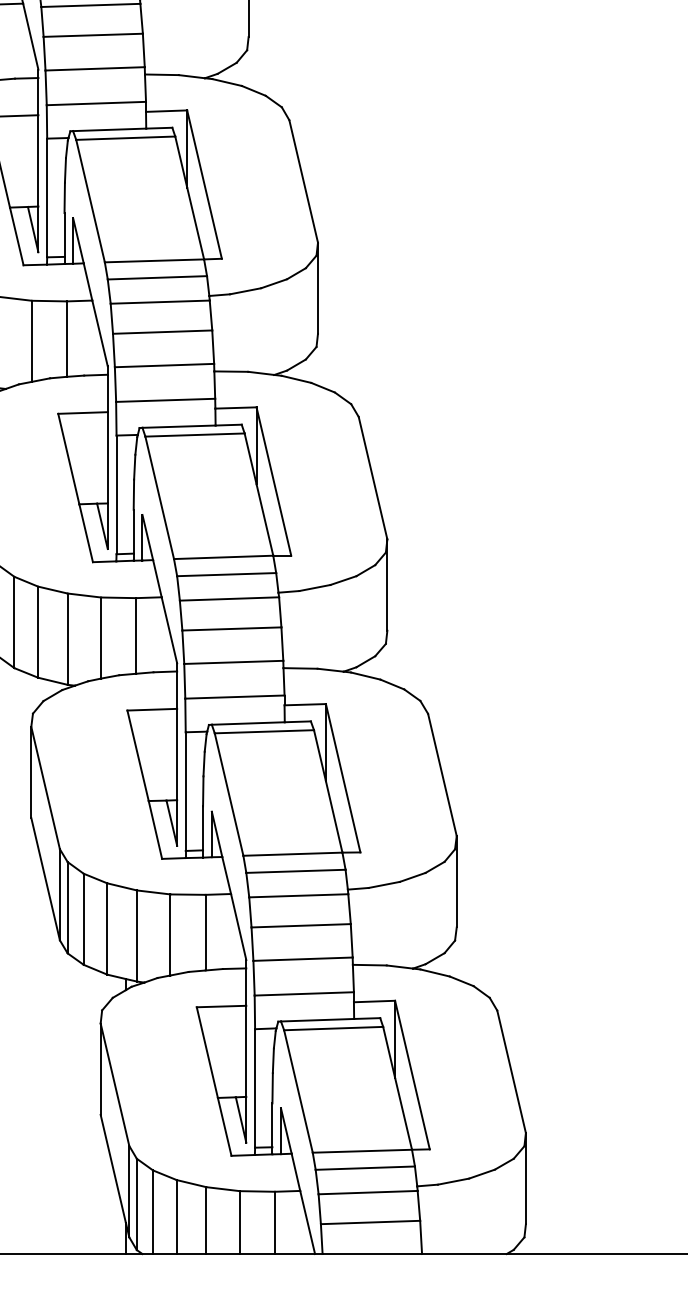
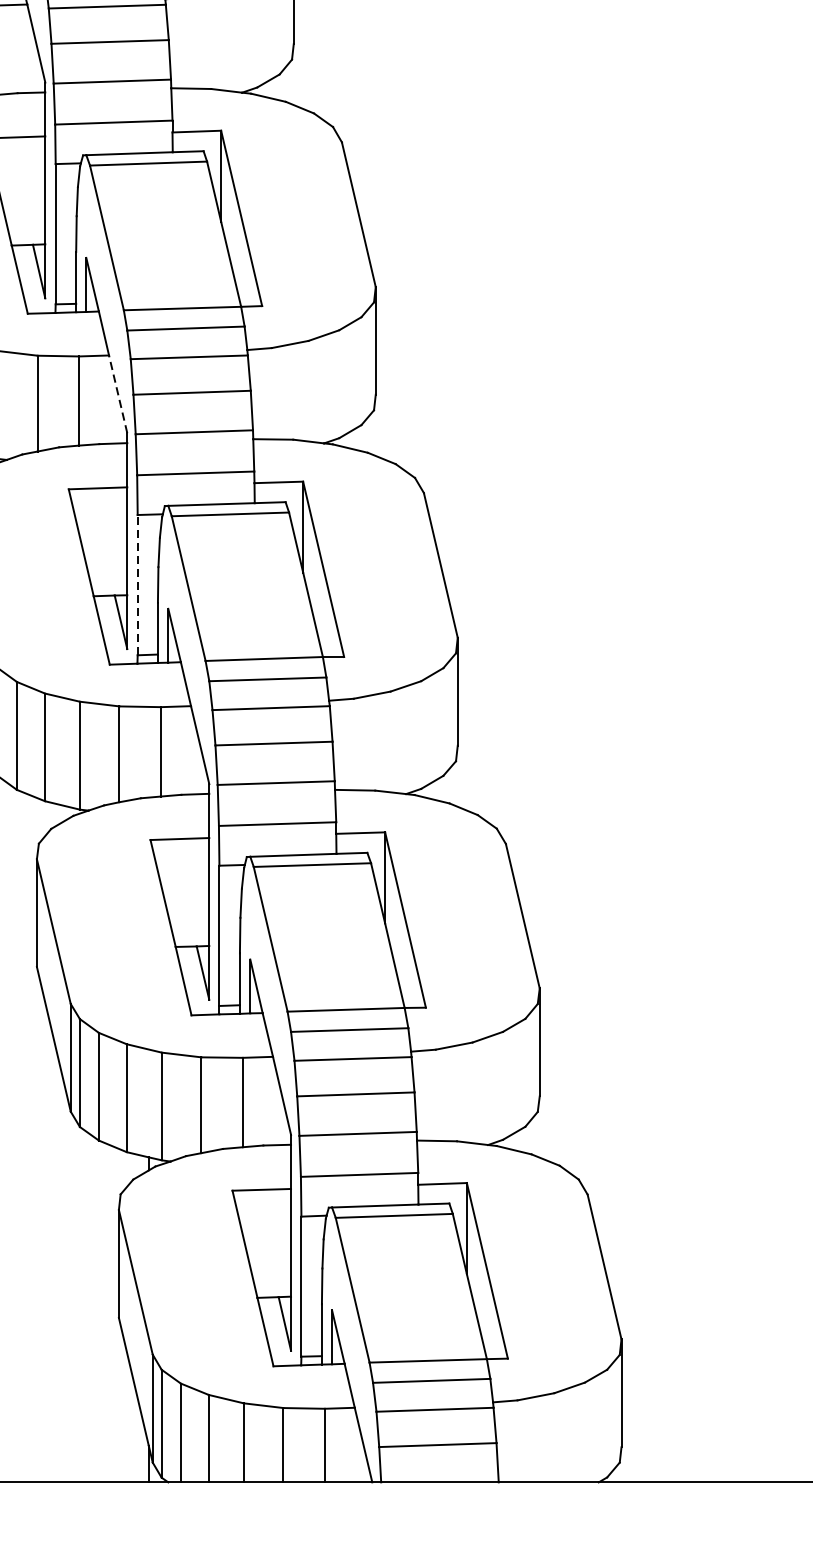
line: (100, 333) -> (118, 394), solid -> dashed
line: (116, 494) -> (137, 584), solid -> dashed

